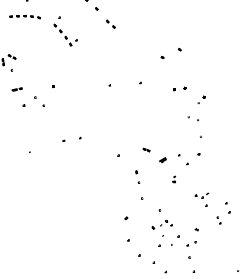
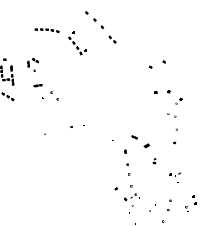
part: (179, 88) -> (162, 91), size x1.6
part: (137, 176) -> (126, 157), size x1.6
part: (222, 212) -> (190, 203), moved
part: (161, 227) -> (131, 199), moved

